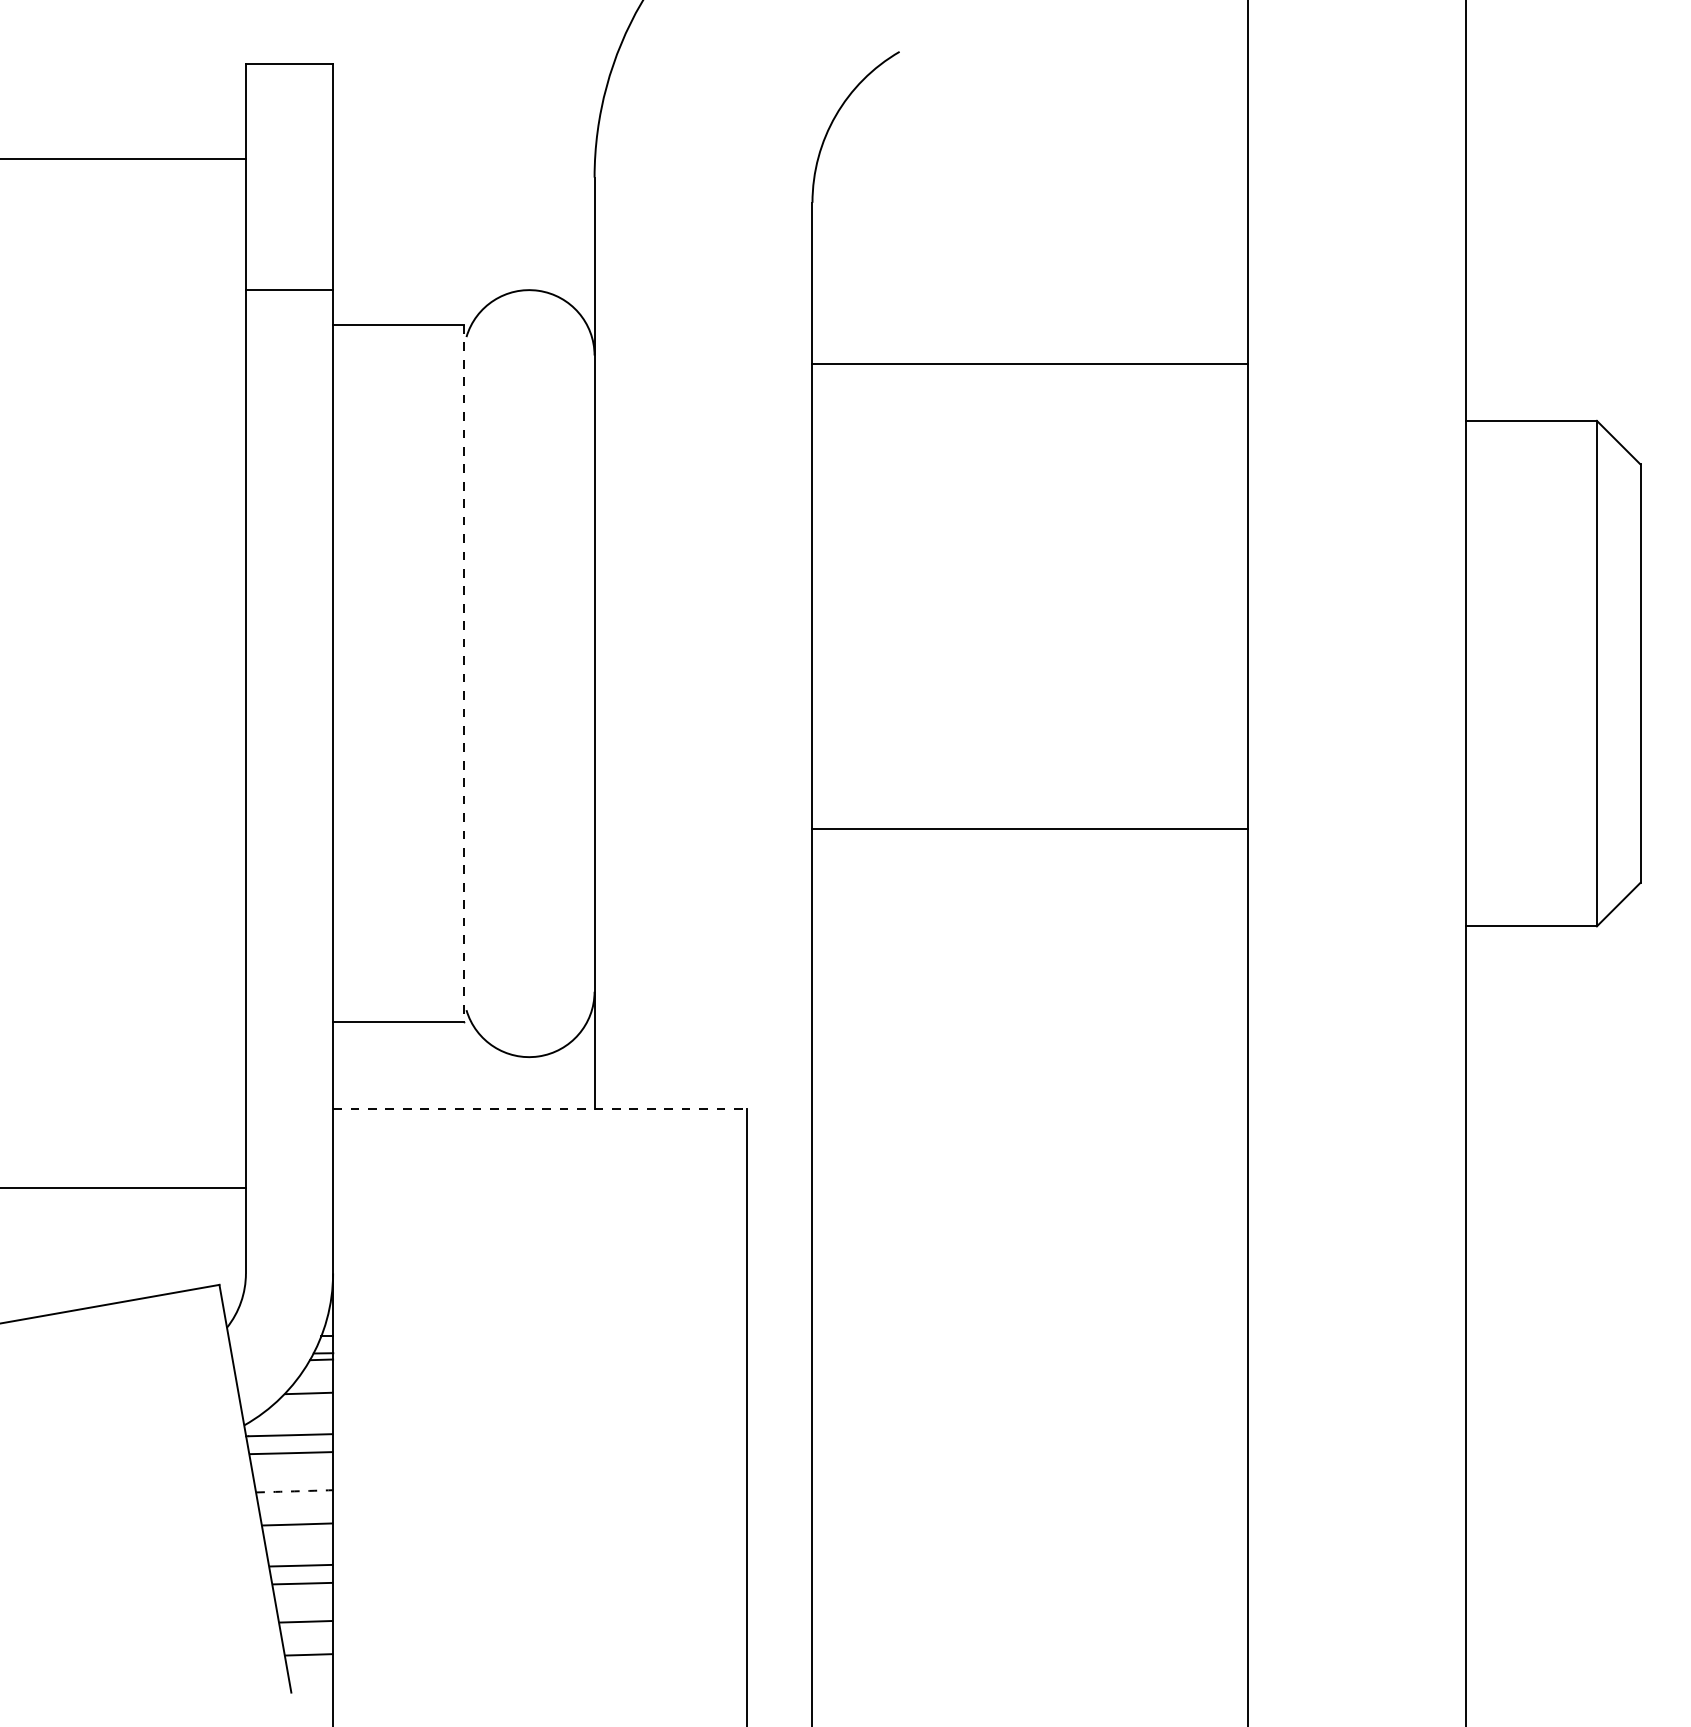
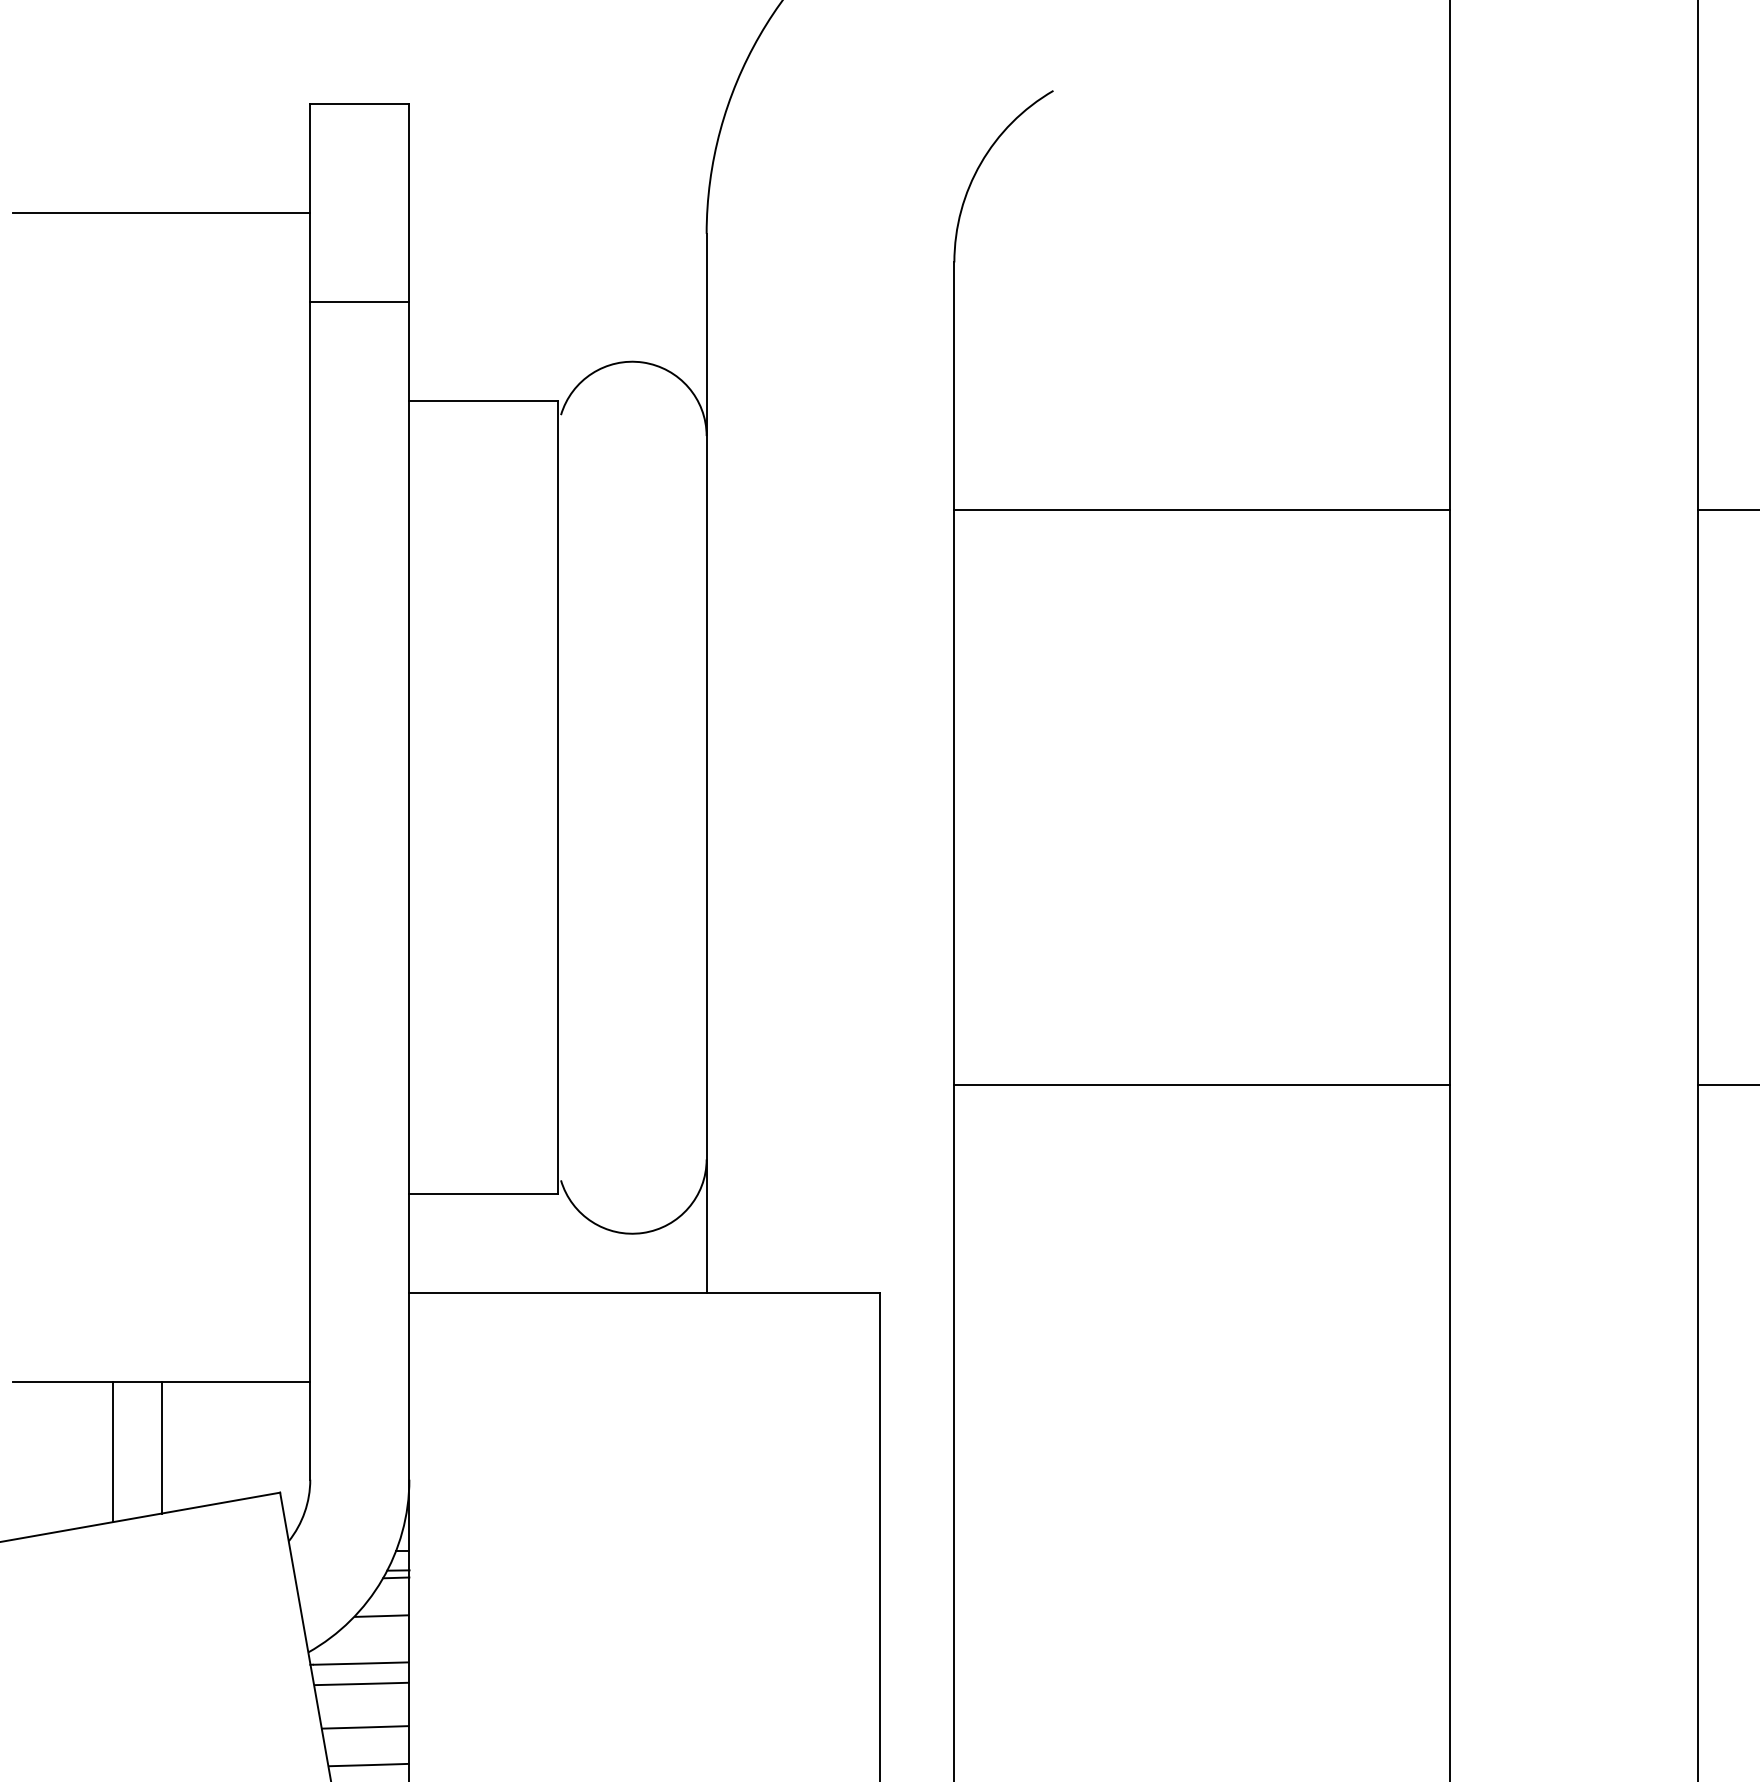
line: (289, 289) -> (359, 301), moved
line: (1030, 363) -> (1202, 509), moved
line: (463, 673) -> (557, 797), dashed -> solid
line: (1030, 829) -> (1202, 1085), moved
line: (540, 1109) -> (645, 1293), dashed -> solid
line: (115, 1245) -> (161, 1447), added
line: (72, 1248) -> (113, 1451), added
arc: (294, 1491) -> (365, 1727), dashed -> solid

